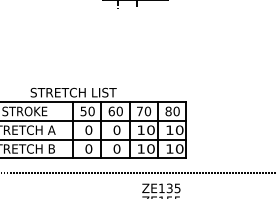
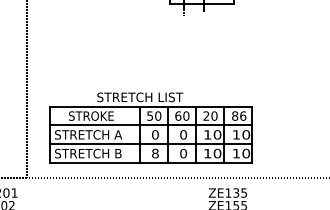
text: (139, 110) -> (206, 115), 70 -> 20
text: (176, 110) -> (243, 115), 80 -> 86
text: (88, 148) -> (155, 153), 0 -> 8

